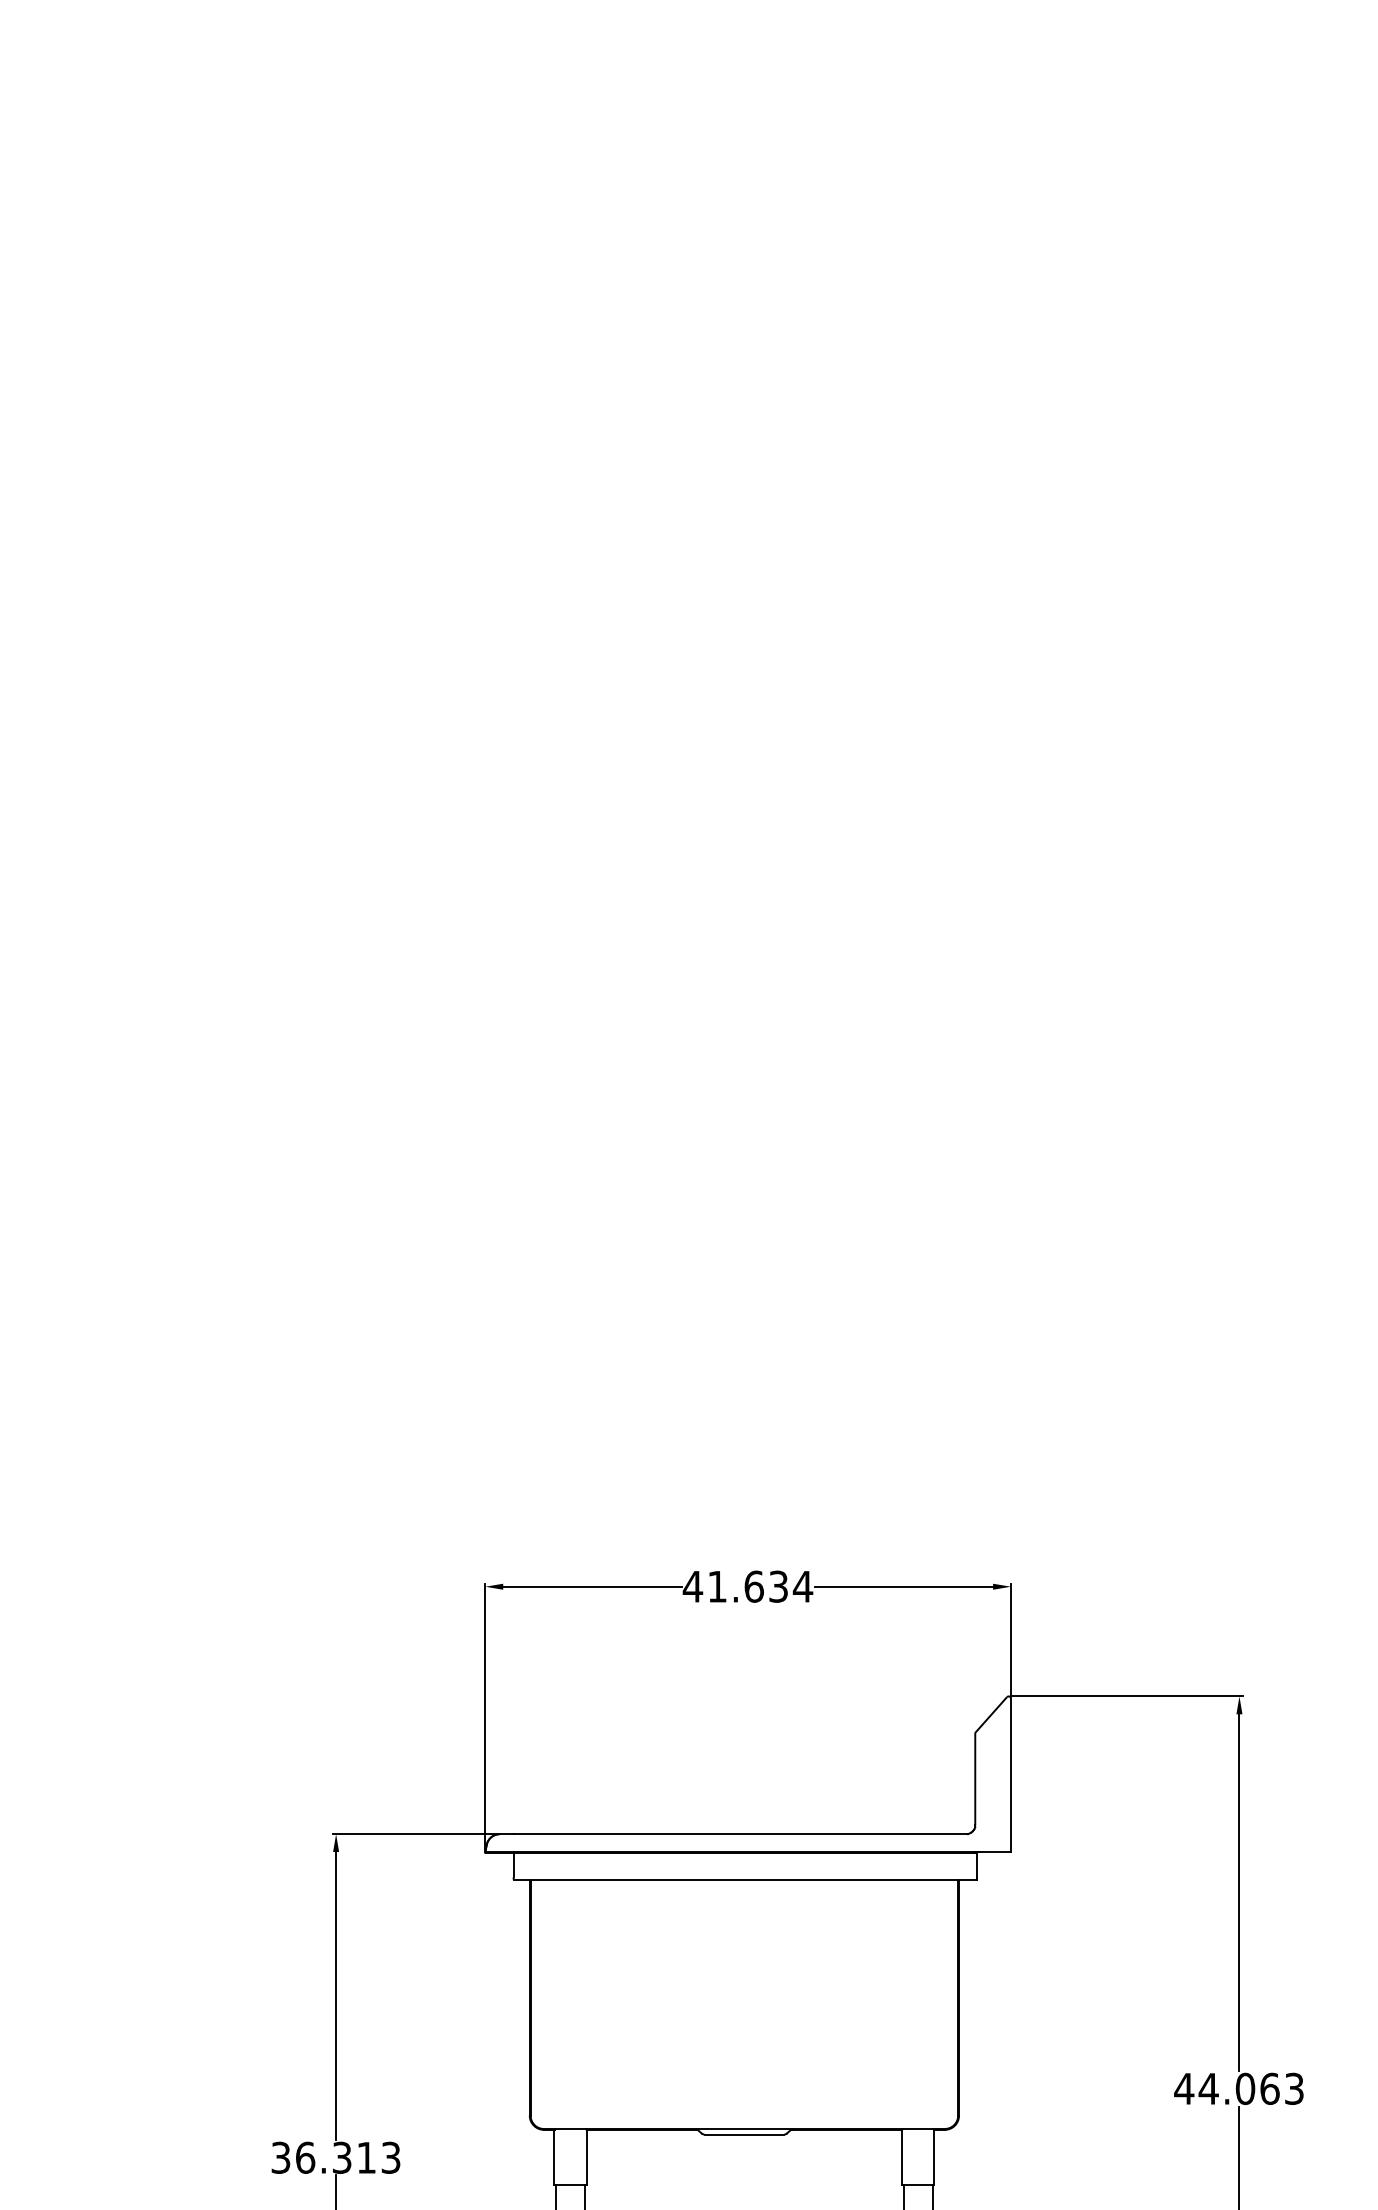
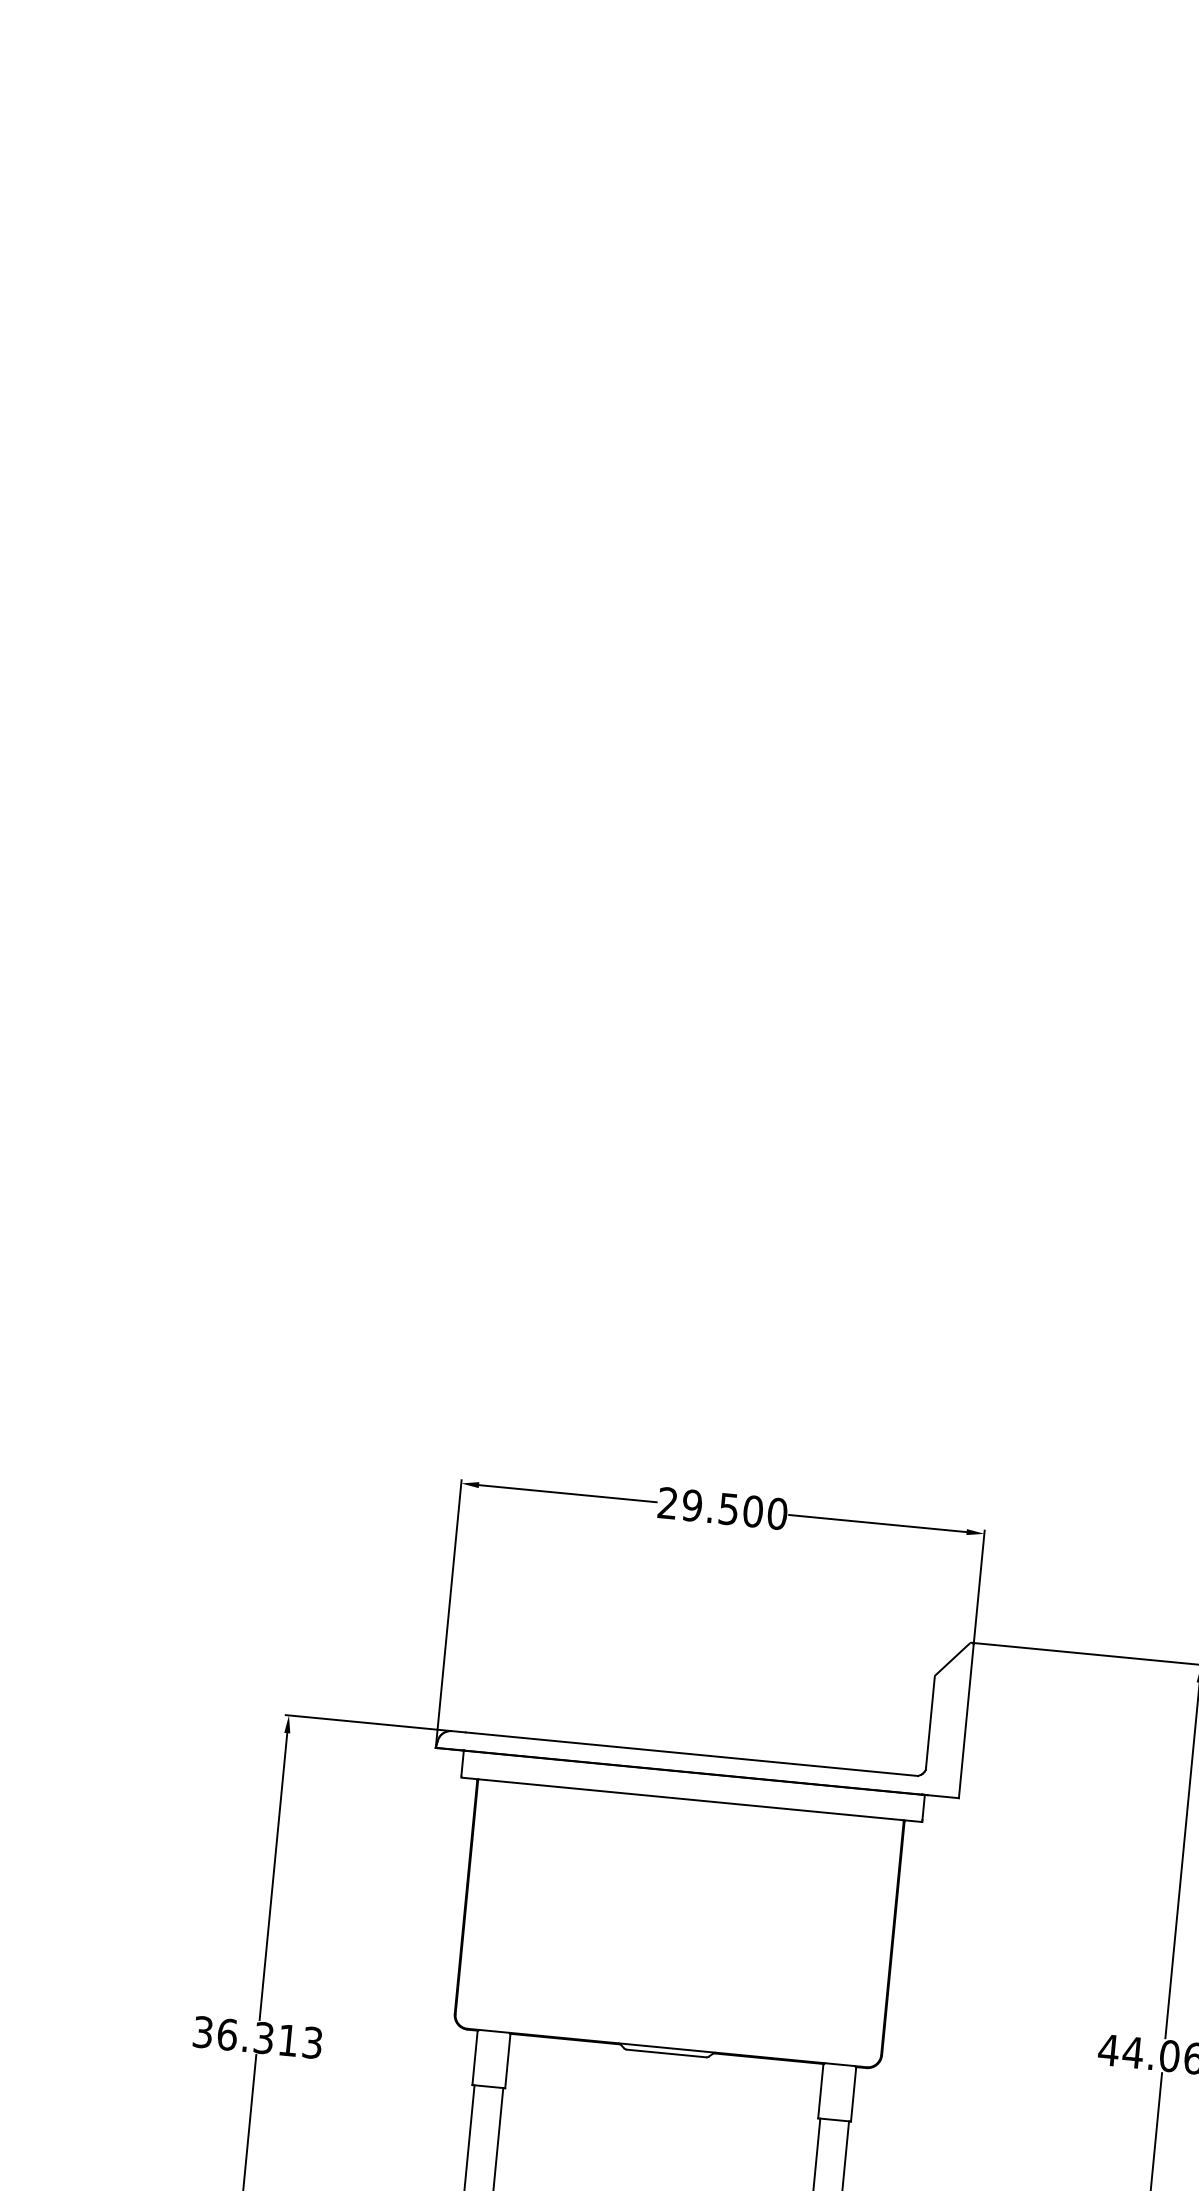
text: (747, 1586) -> (722, 1508), 41.634 -> 29.500

